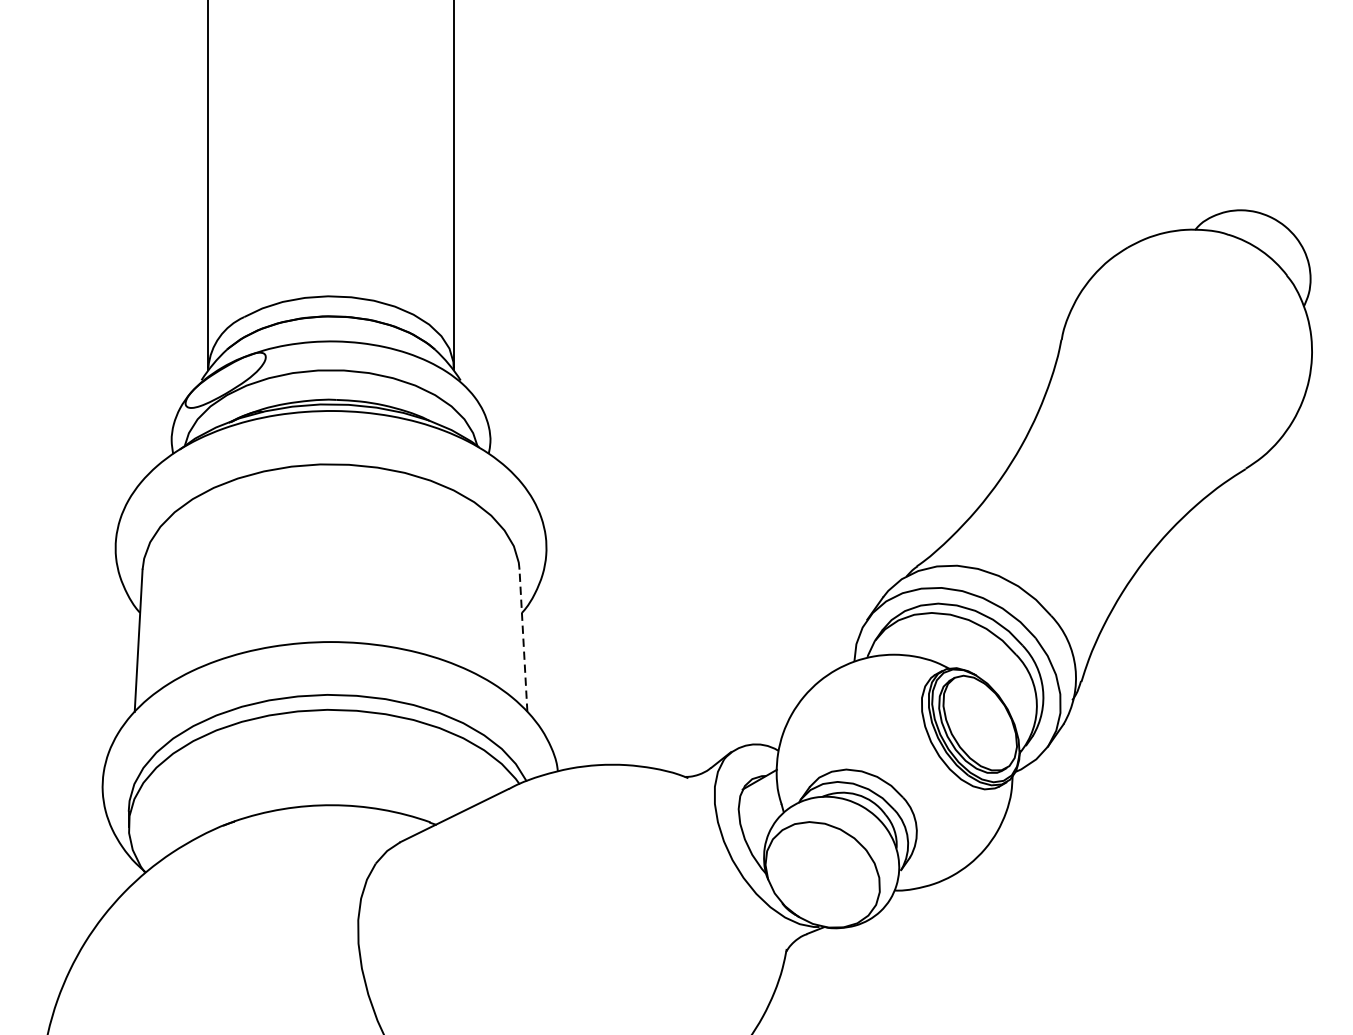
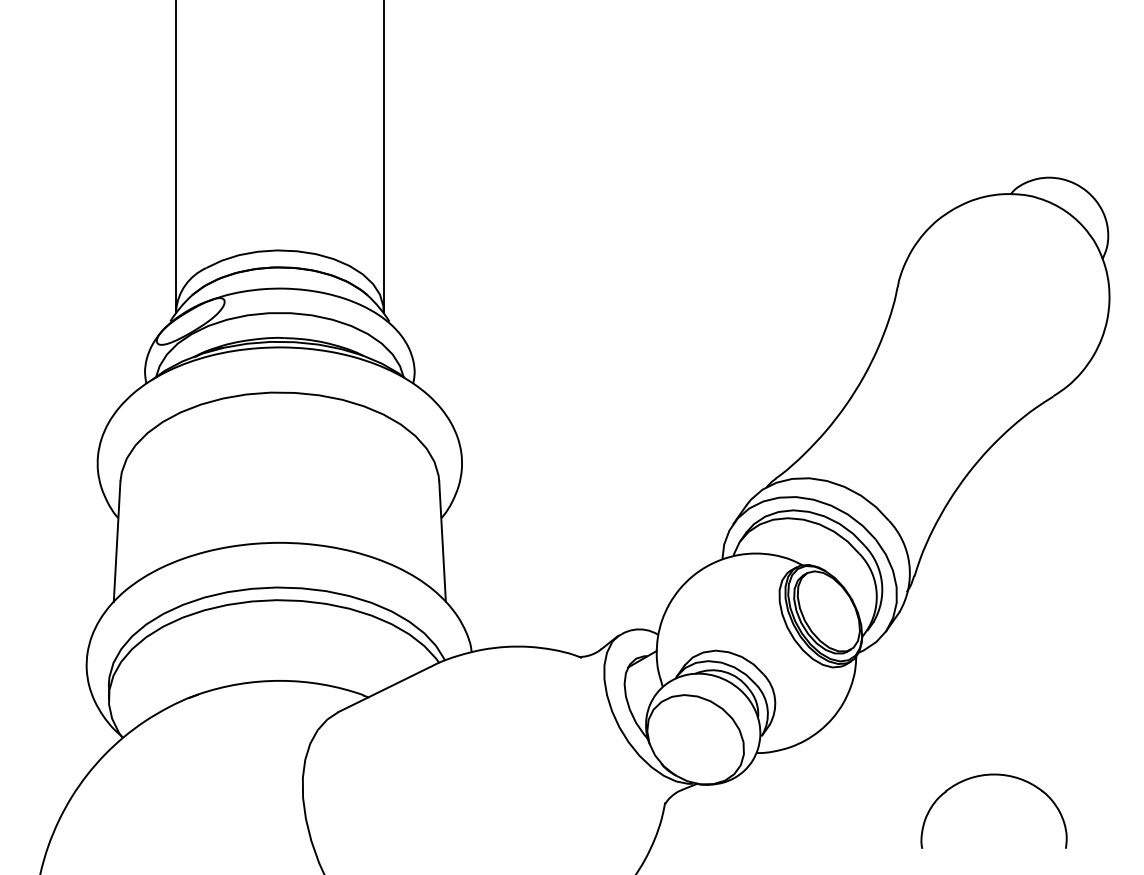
line: (523, 640) -> (442, 541), dashed -> solid
part: (1174, 917) -> (993, 775), added

